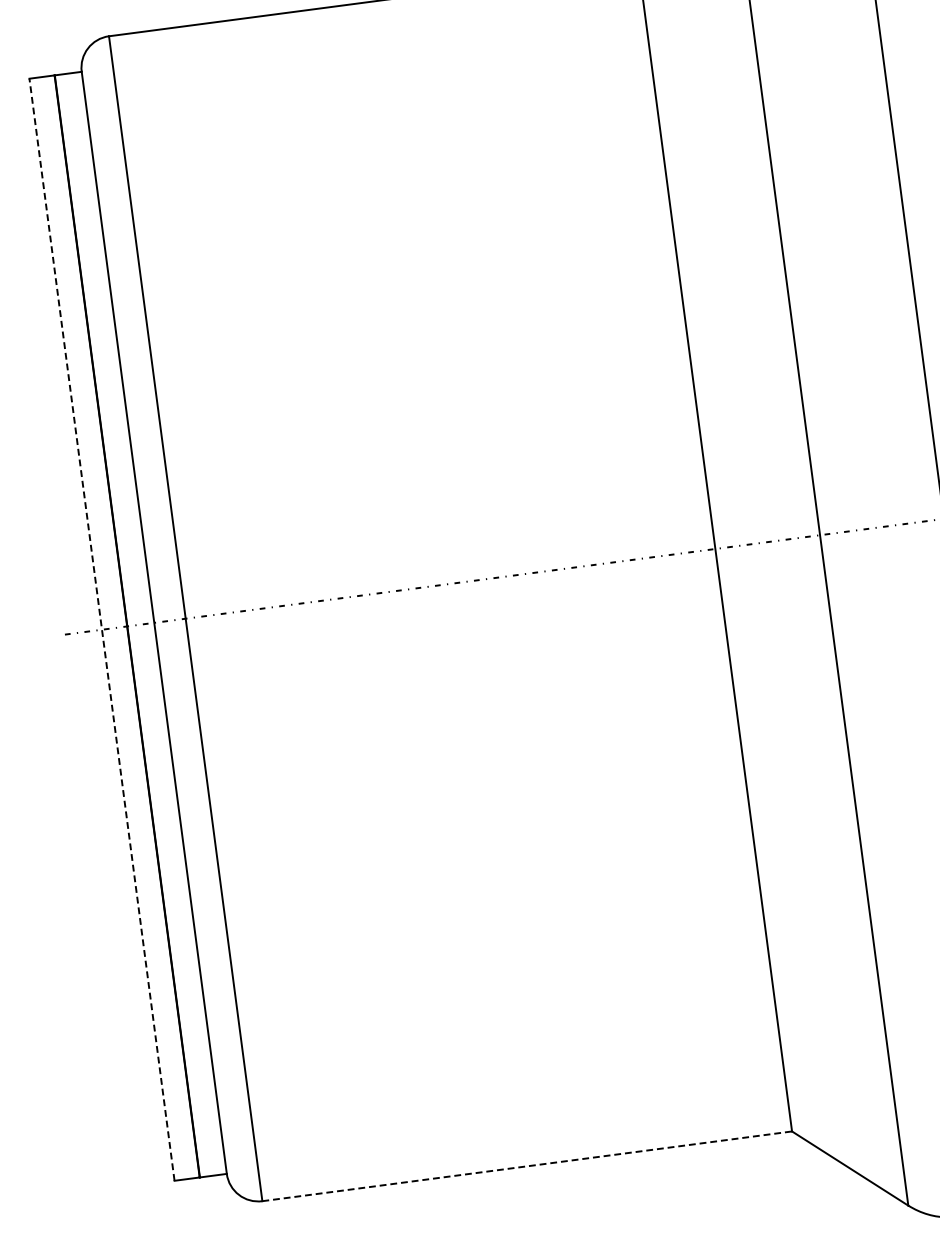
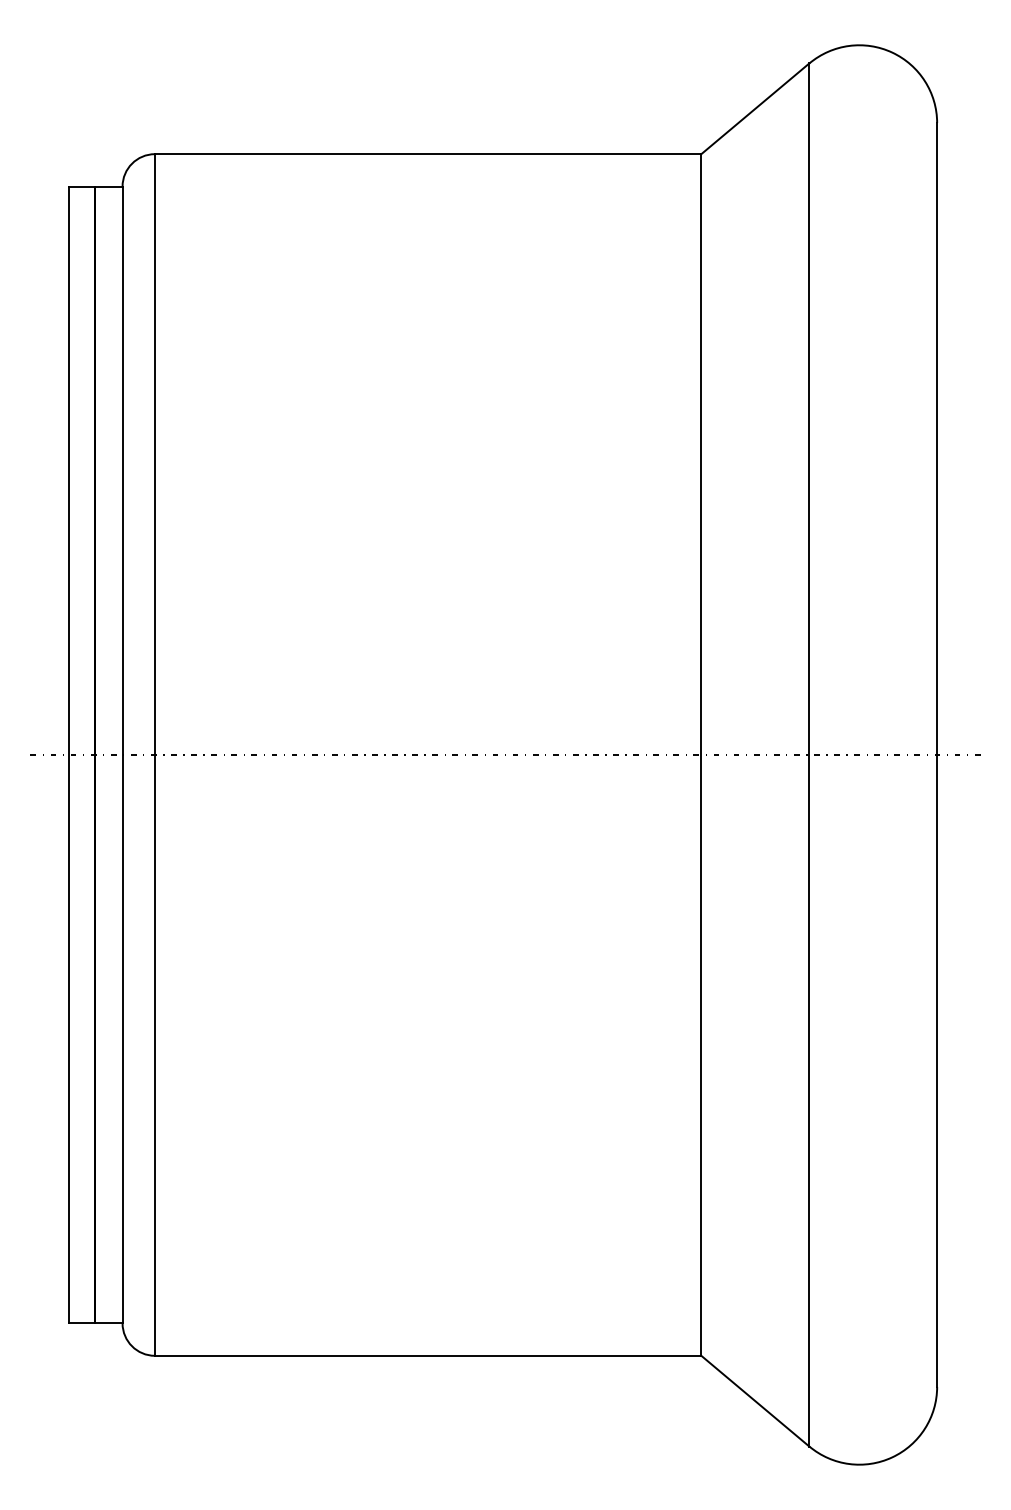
line: (101, 629) -> (68, 754), dashed -> solid
line: (527, 1165) -> (428, 1355), dashed -> solid

